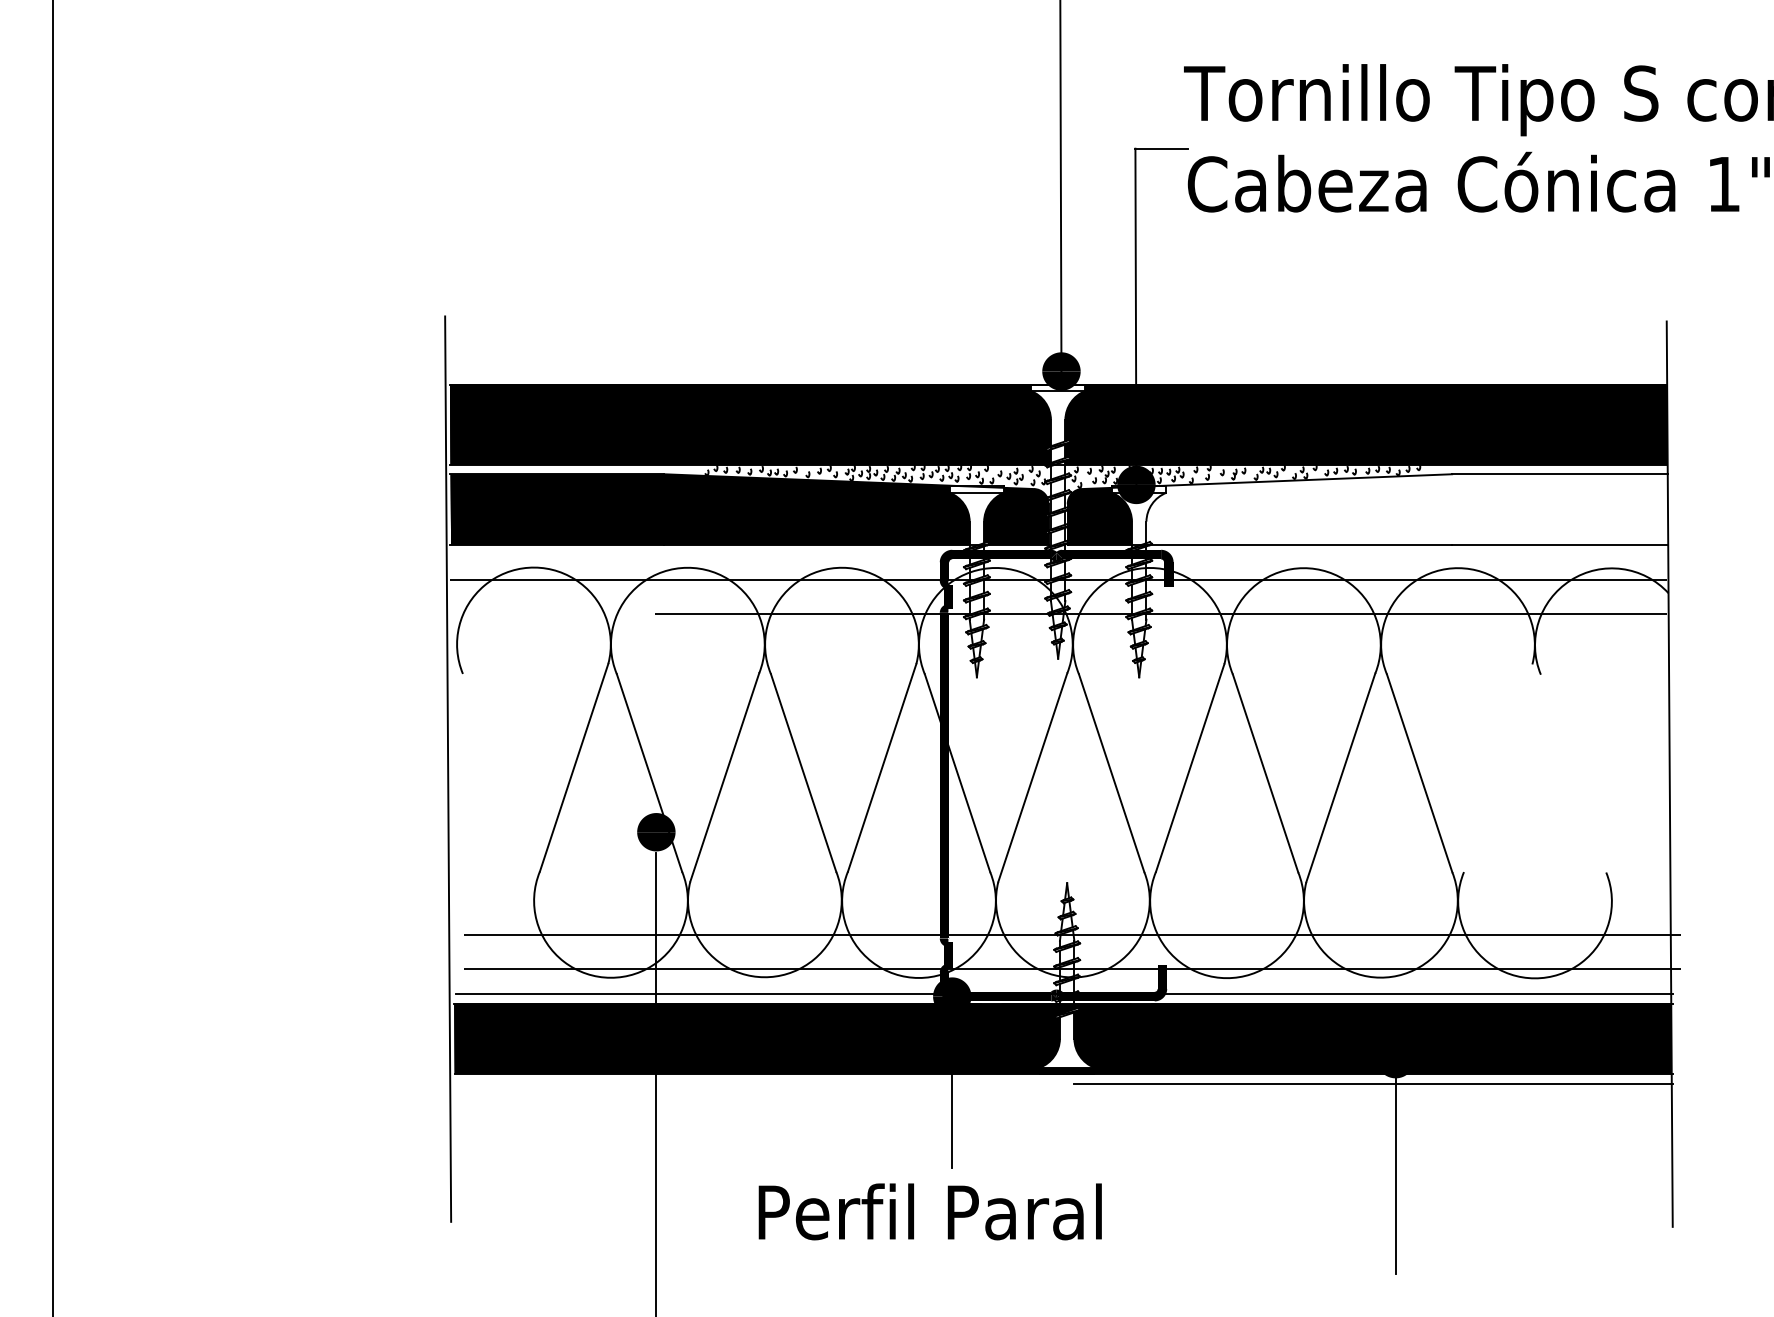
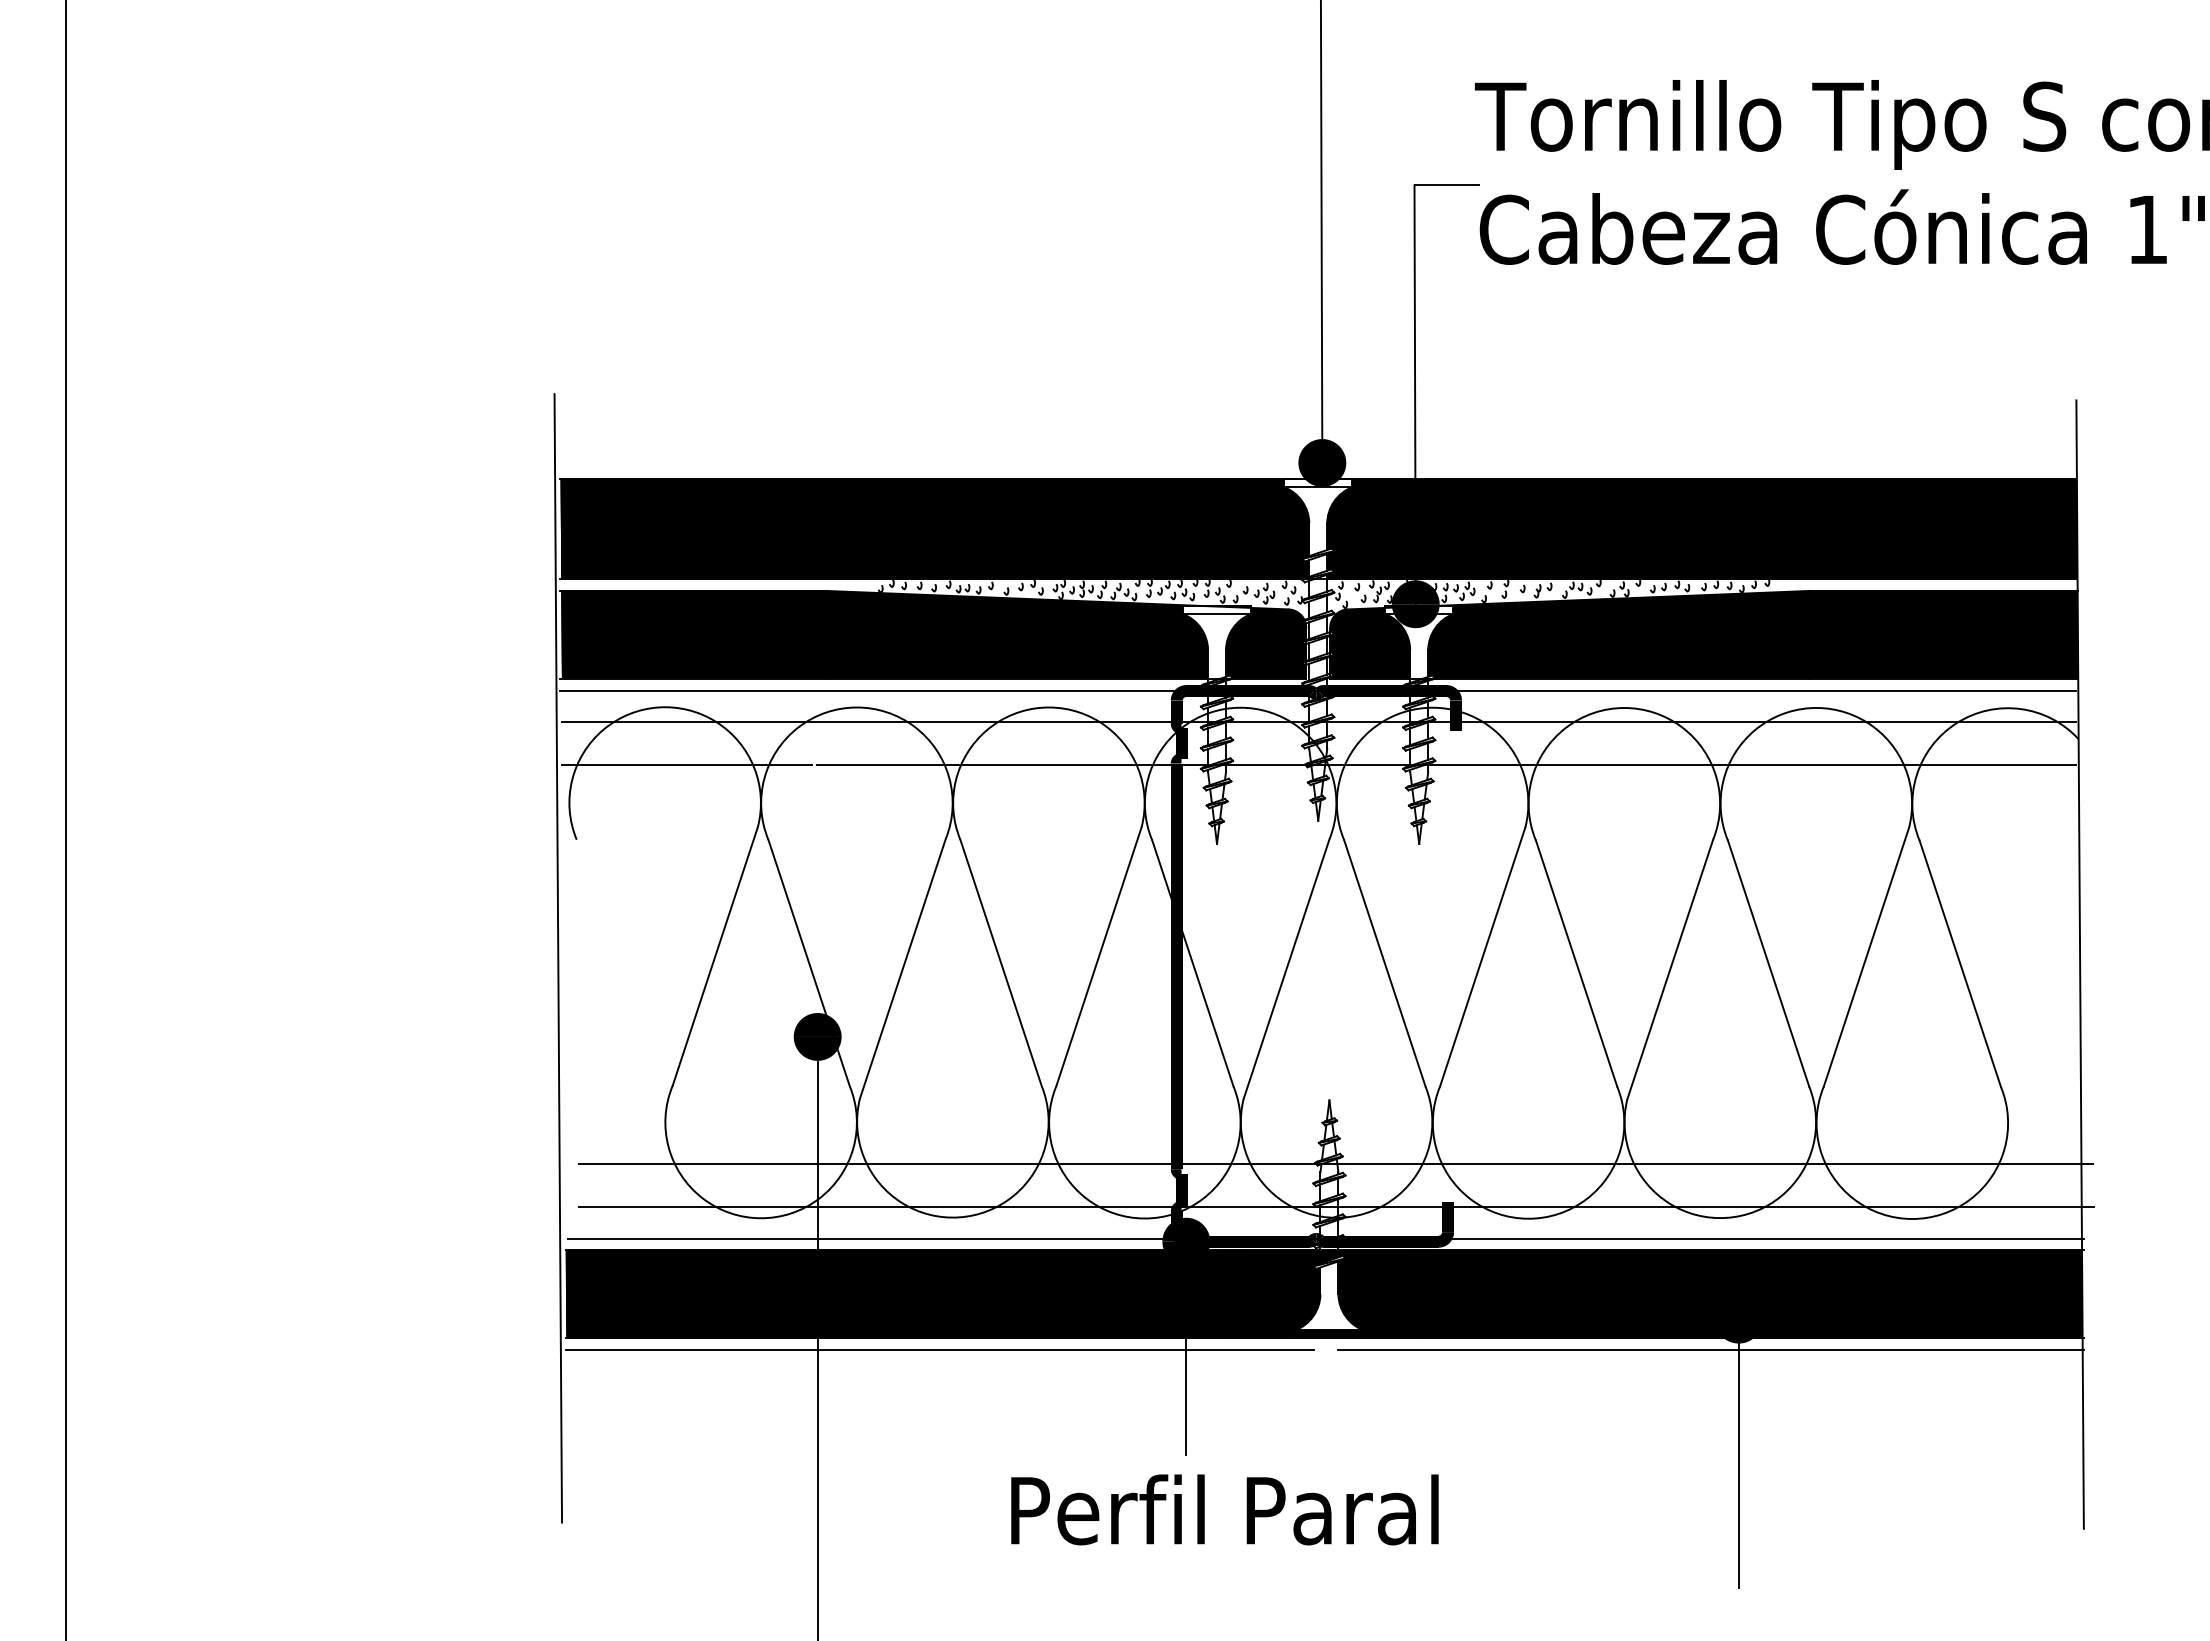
fill: (1407, 509) -> (1753, 634), added
line: (1058, 554) -> (1318, 690), added
line: (551, 614) -> (686, 765), added
line: (1498, 767) -> (1866, 956), added
line: (1573, 773) -> (1960, 963), added
line: (754, 1083) -> (939, 1350), added
text: (929, 1211) -> (1224, 1509), moved

